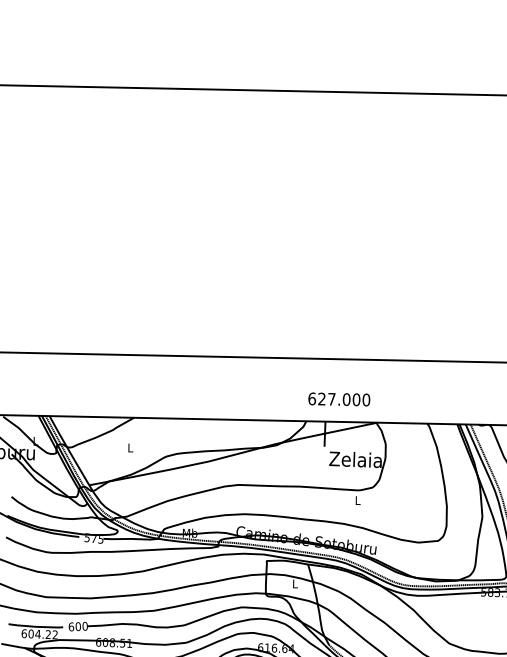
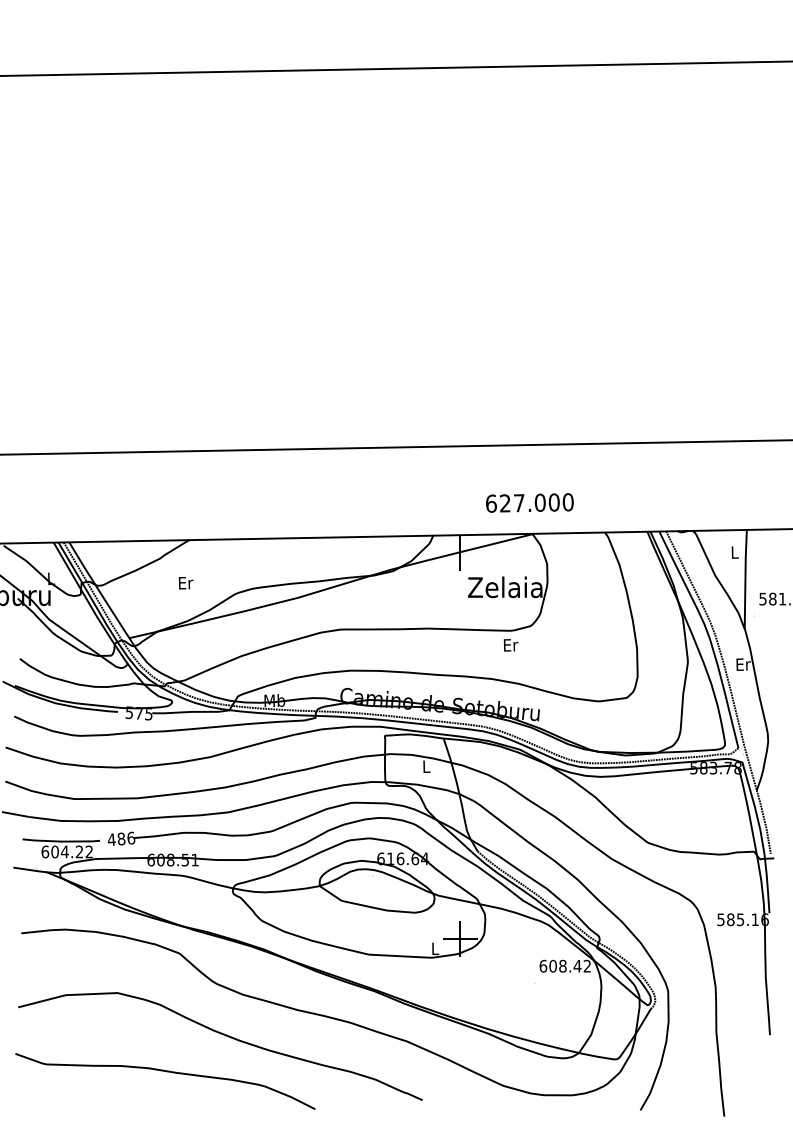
text: (339, 399) -> (529, 502), moved
text: (130, 448) -> (185, 583), L -> Er
text: (357, 500) -> (510, 645), L -> Er
text: (78, 626) -> (121, 838), 600 -> 486

